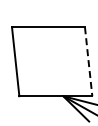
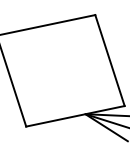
line: (88, 61) -> (109, 60), dashed -> solid

